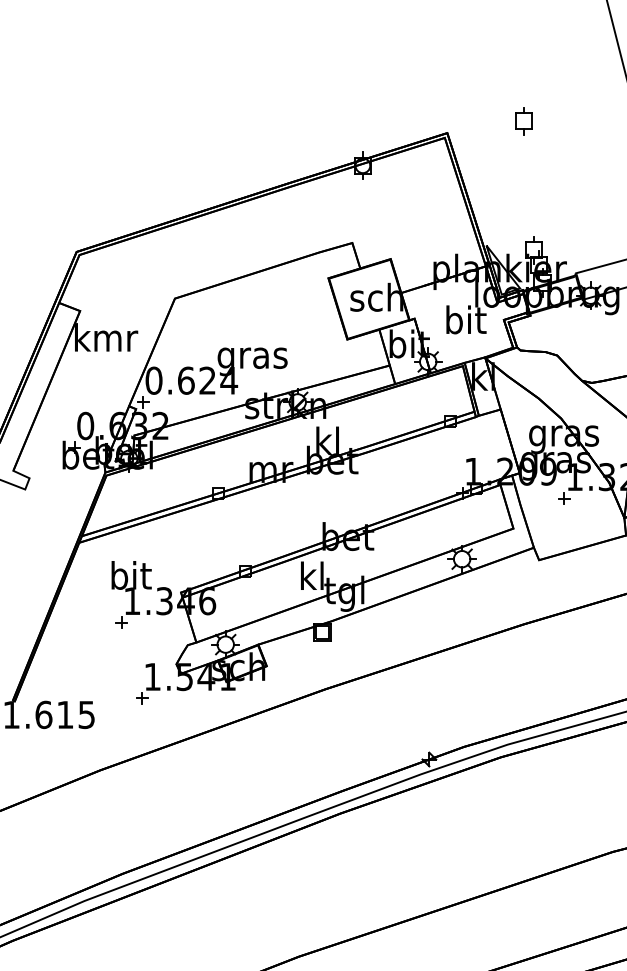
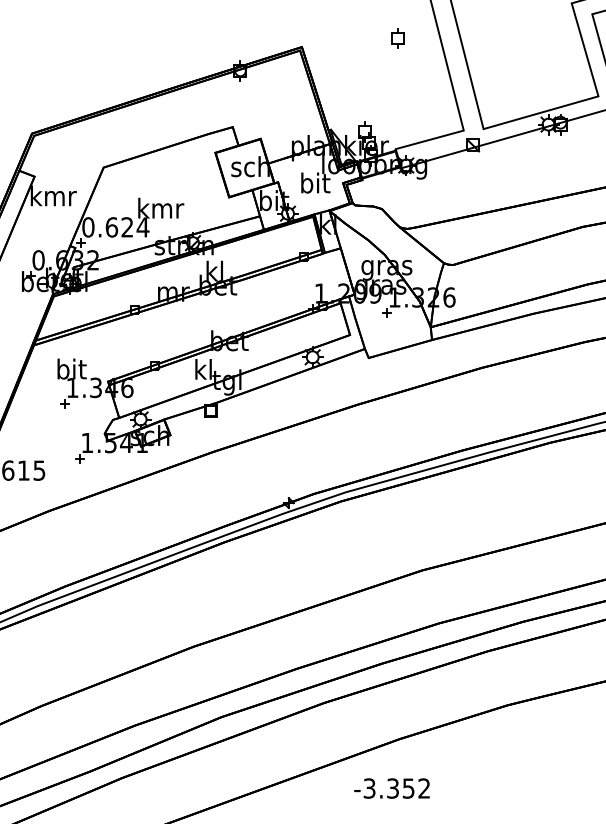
part: (523, 121) -> (397, 38), moved
text: (251, 357) -> (159, 210), gras -> kmr

